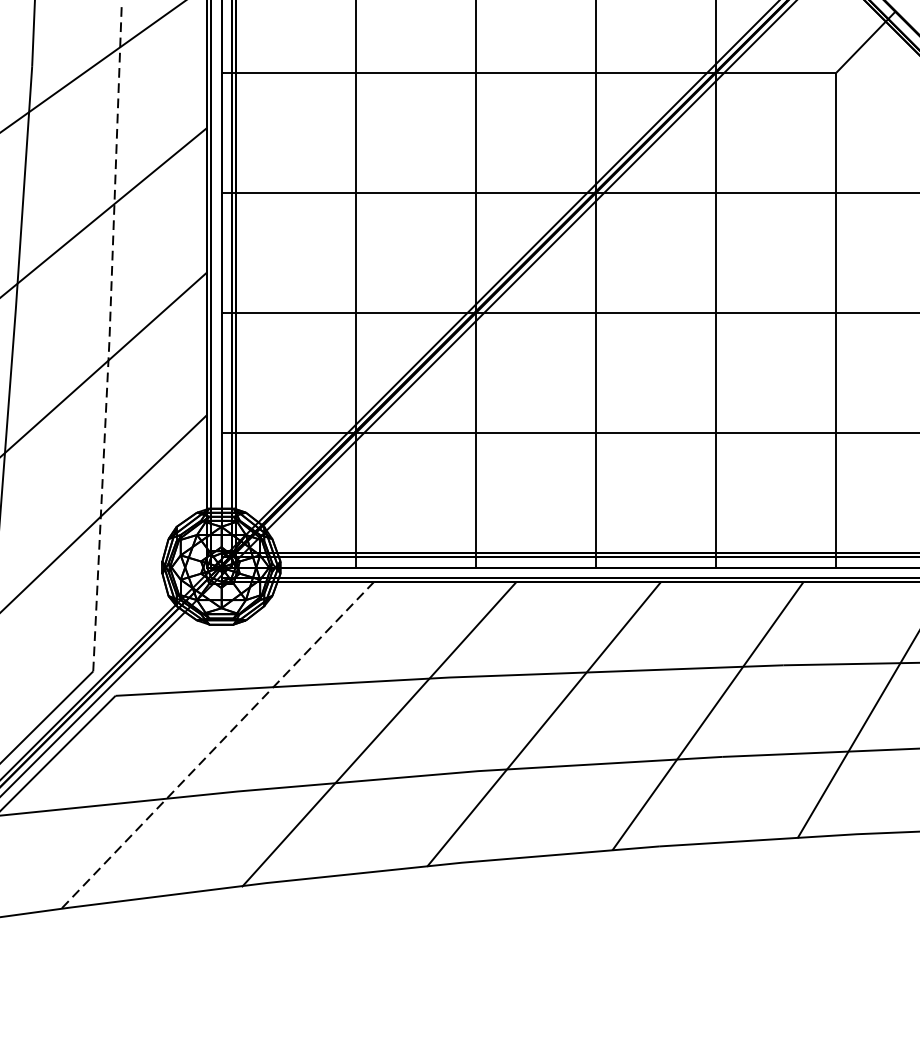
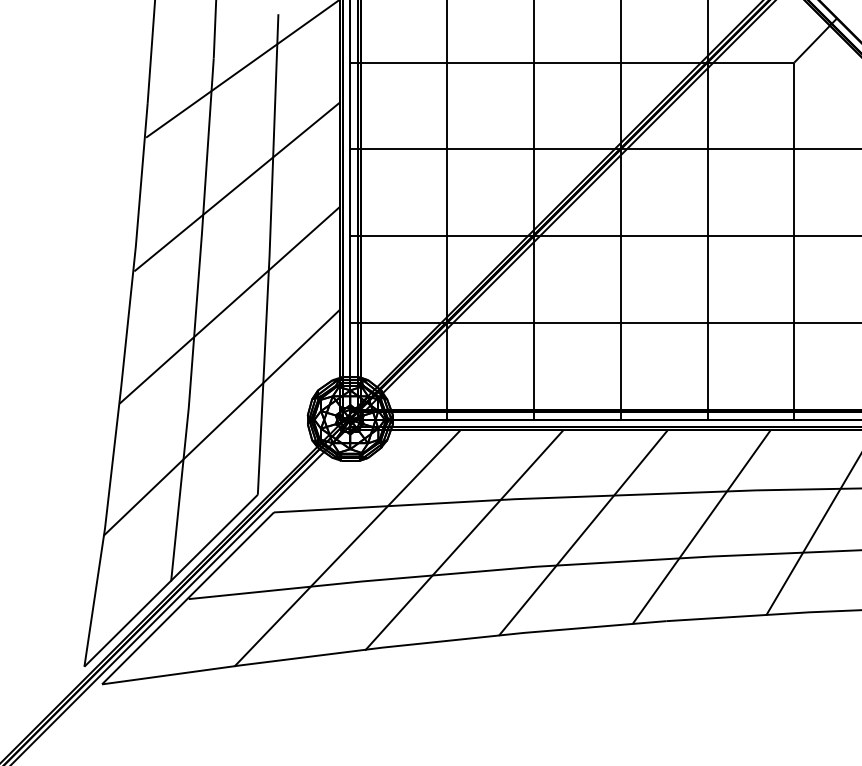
line: (109, 338) -> (269, 254), dashed -> solid
line: (217, 745) -> (347, 548), dashed -> solid

